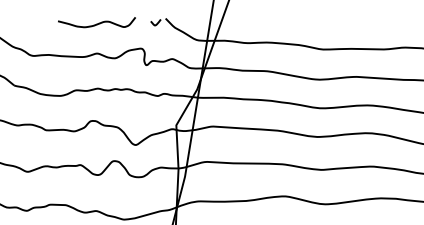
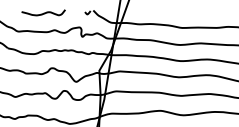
curve: (96, 22) -> (43, 12), moved

